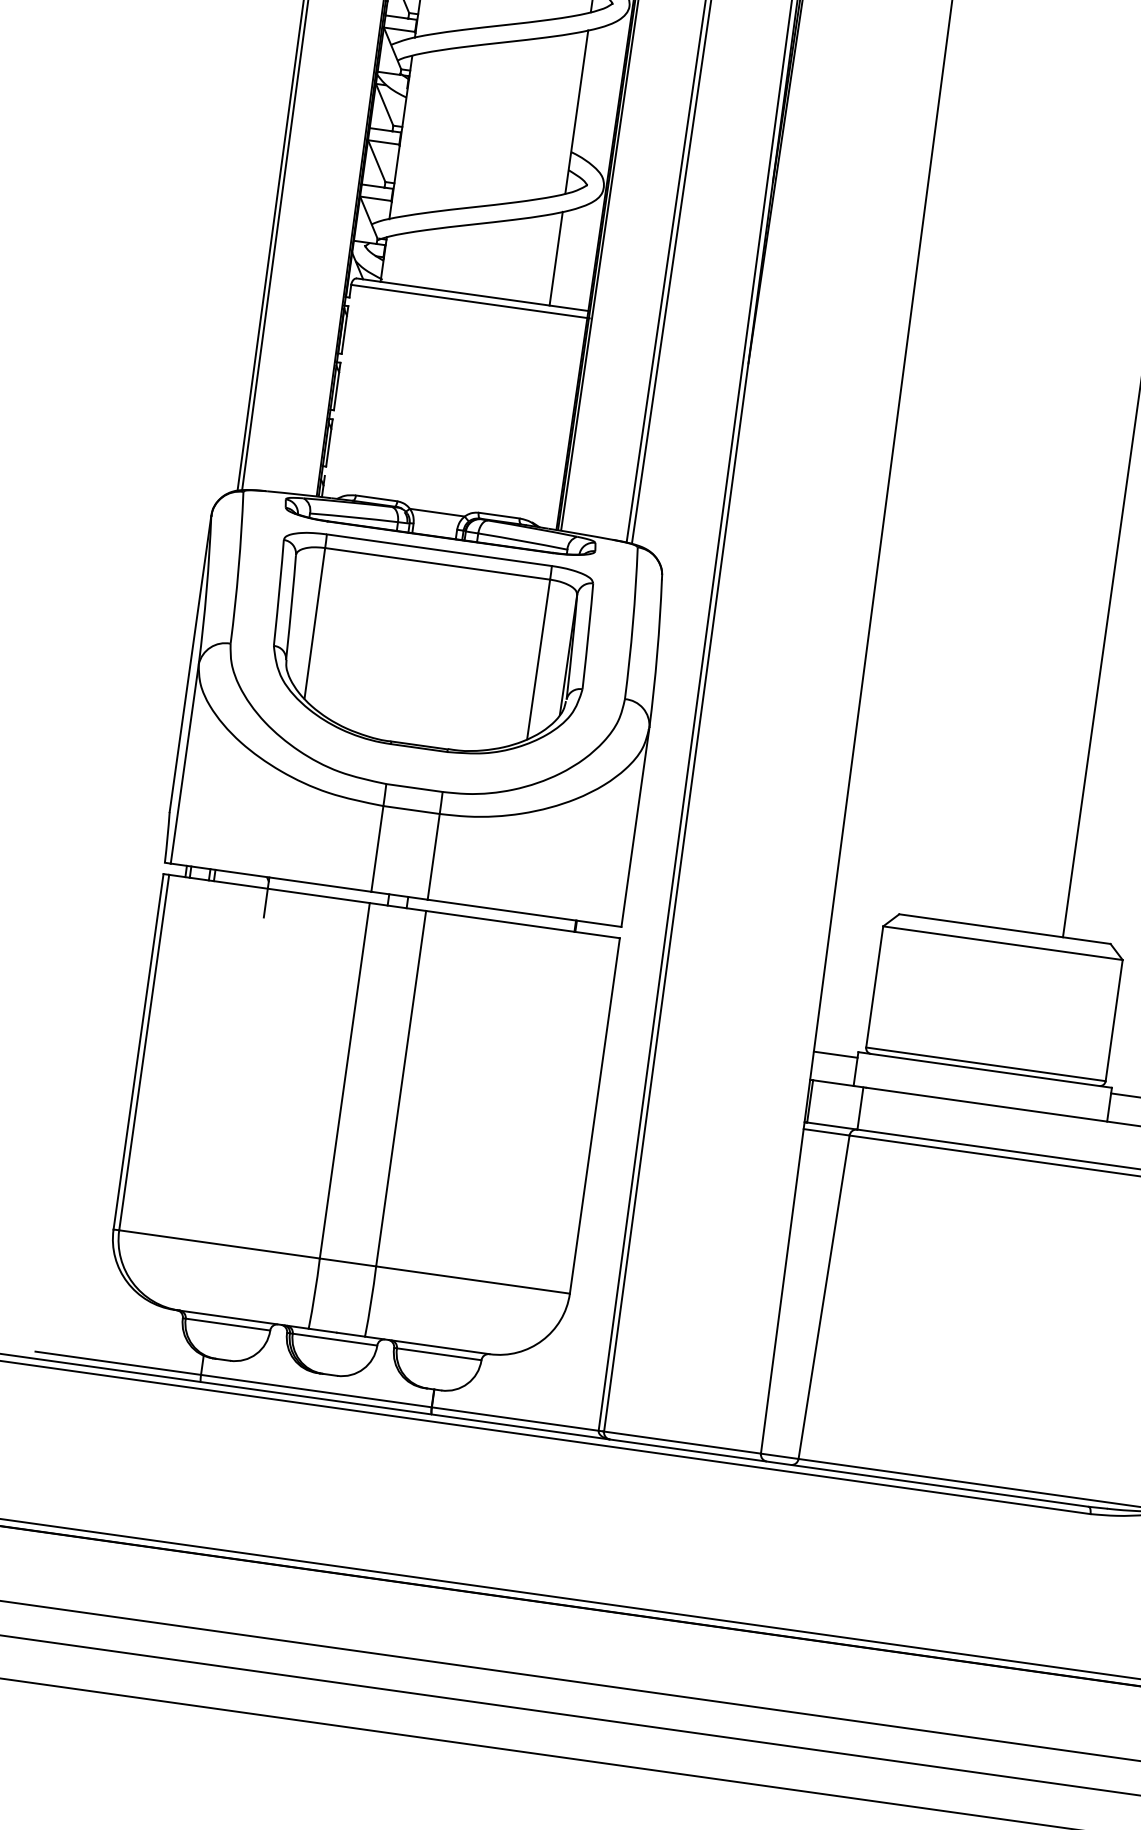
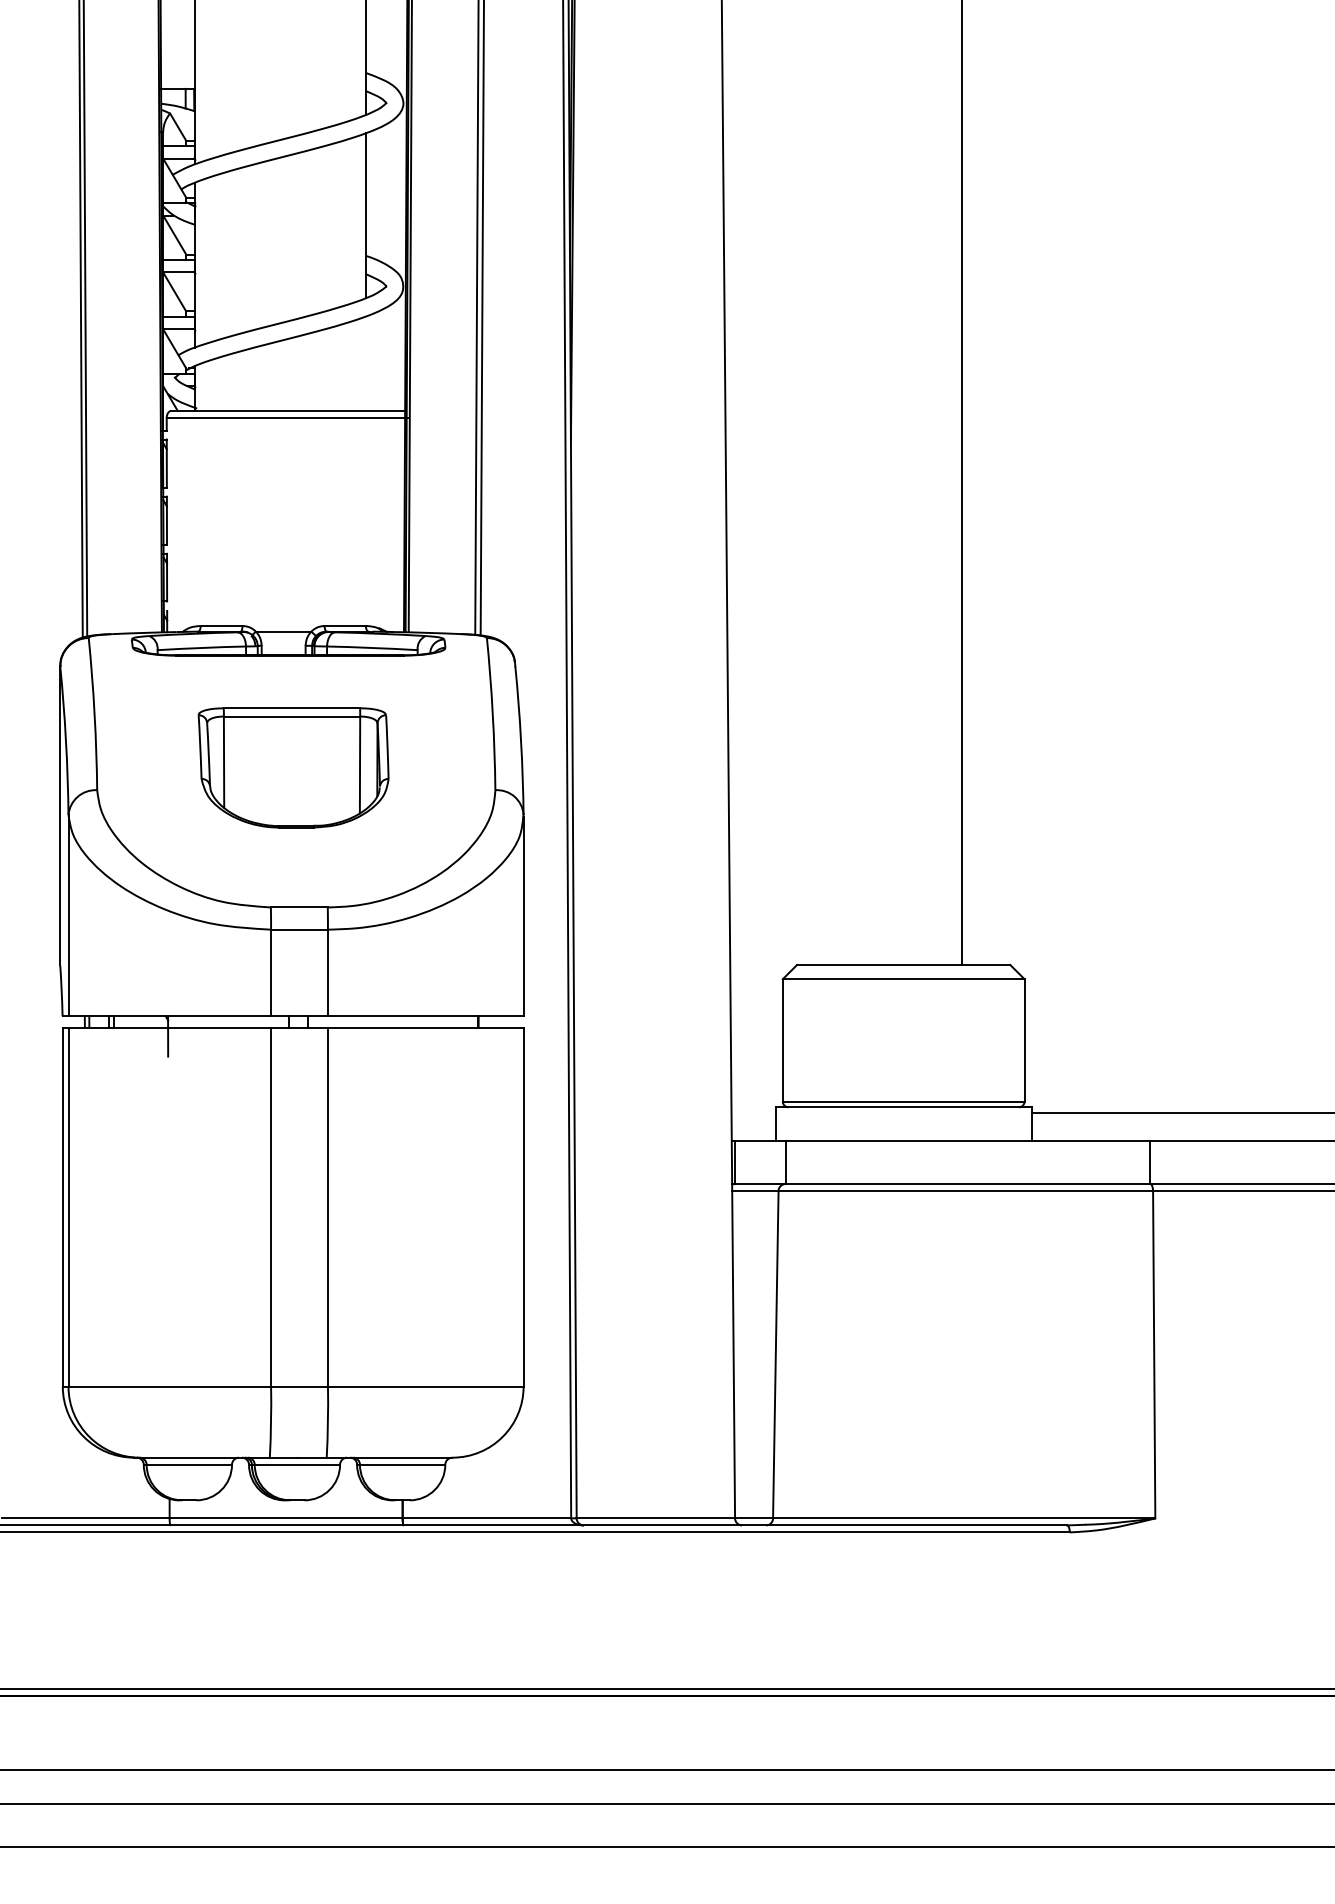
line: (556, 258) -> (366, 363), removed
part: (428, 648) -> (293, 767), size x0.6
line: (835, 1054) -> (753, 1112), removed

